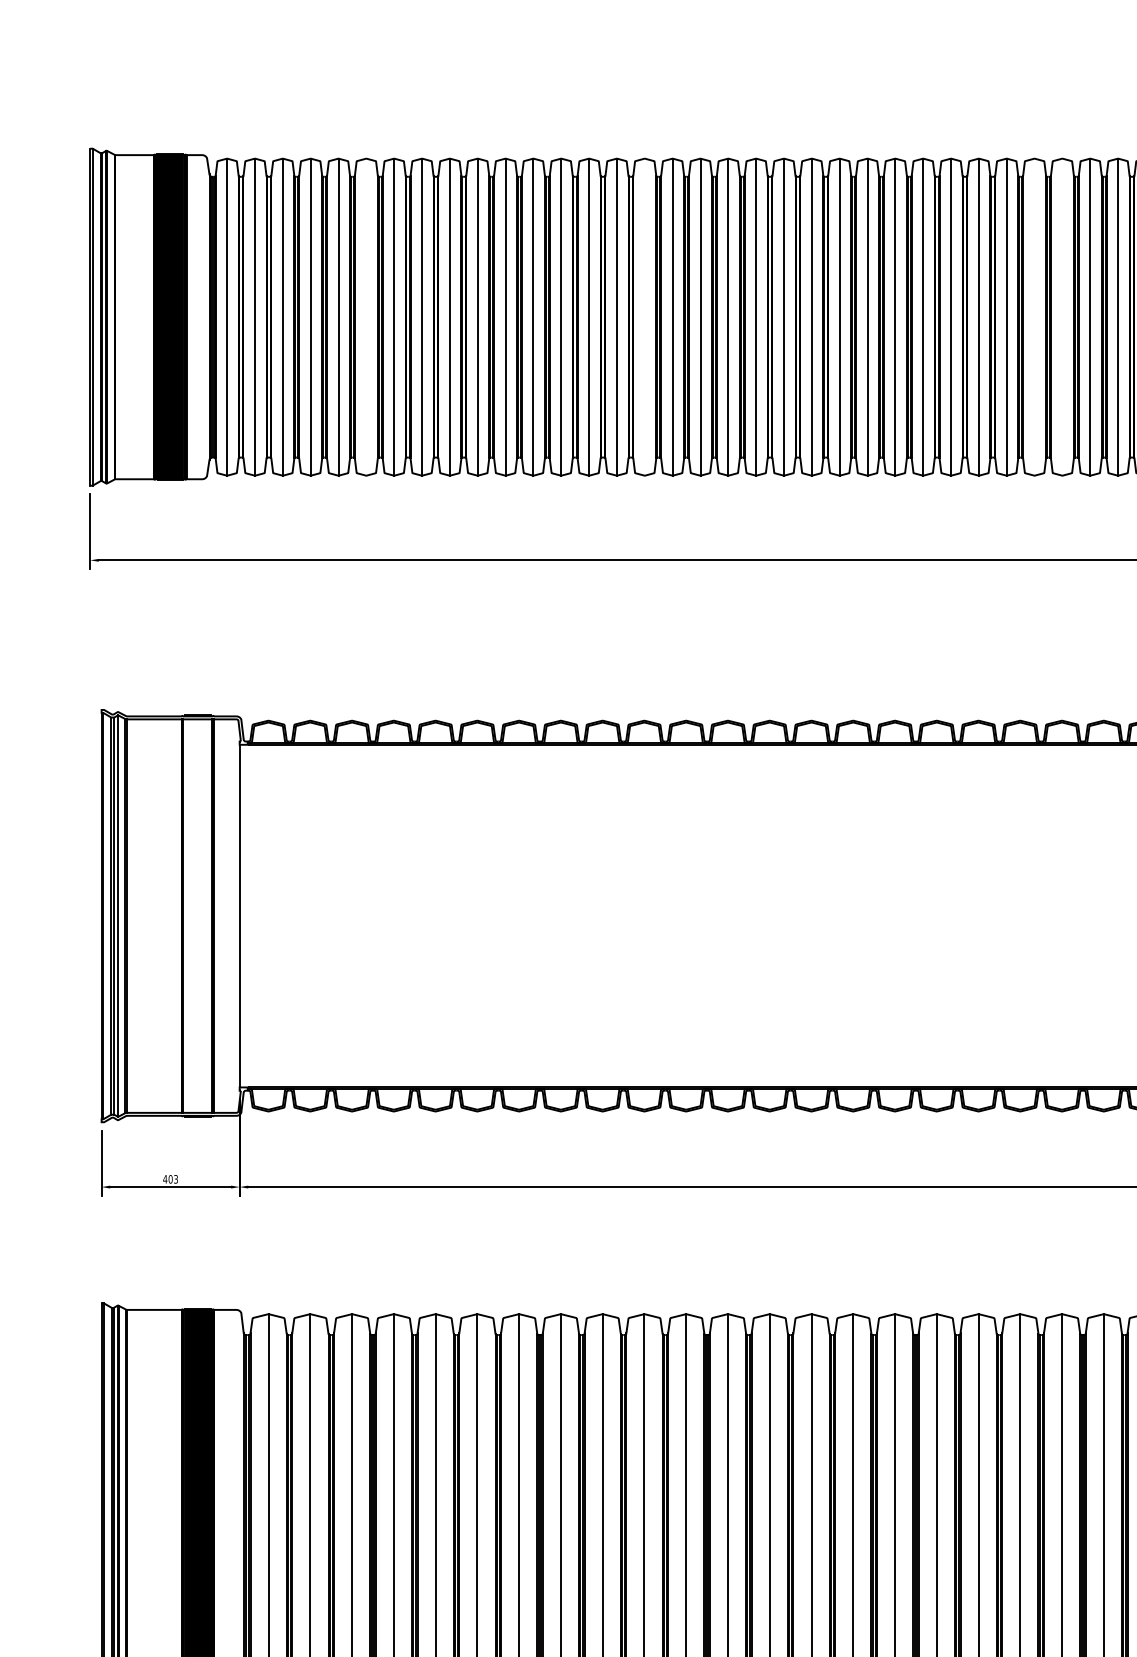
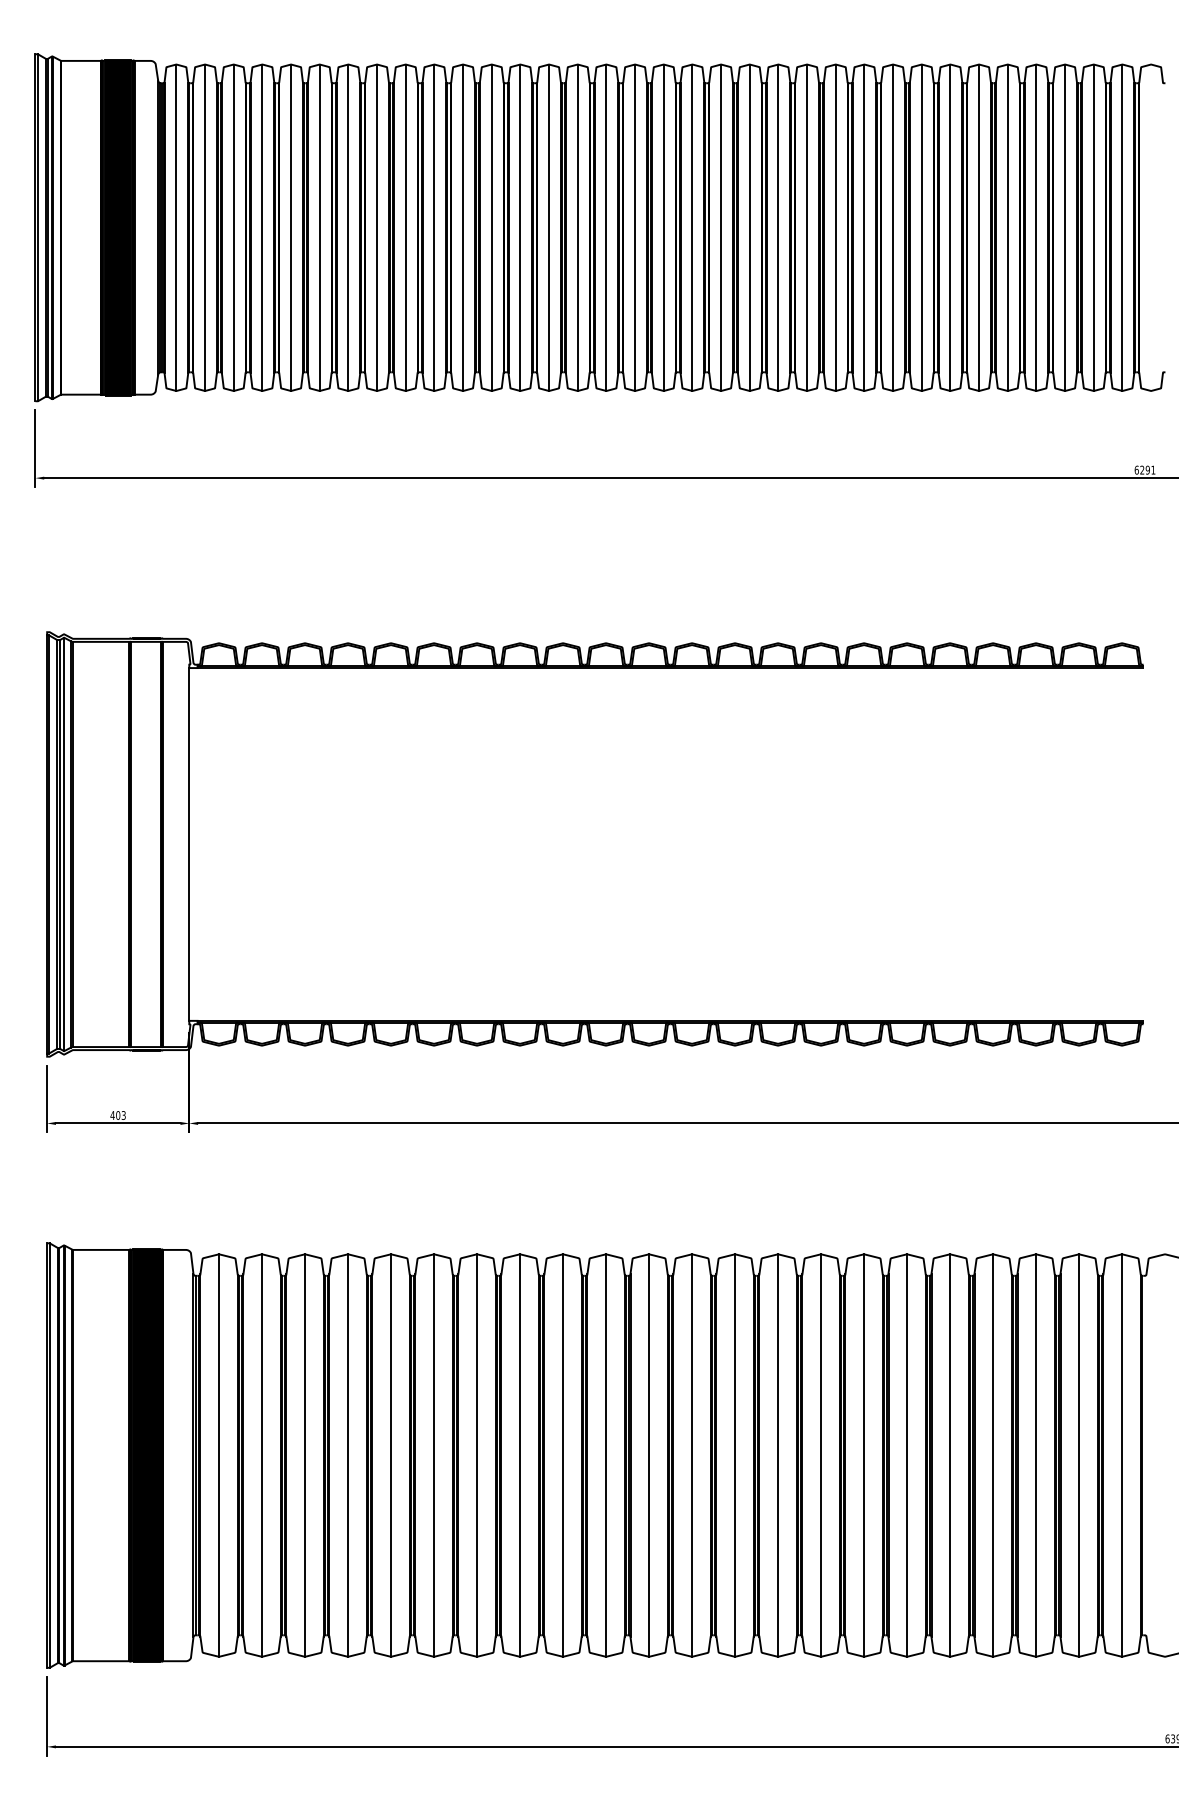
line: (366, 316) -> (319, 227), added
line: (644, 316) -> (606, 227), added
line: (1034, 316) -> (1007, 227), added
line: (1062, 316) -> (1036, 227), added

